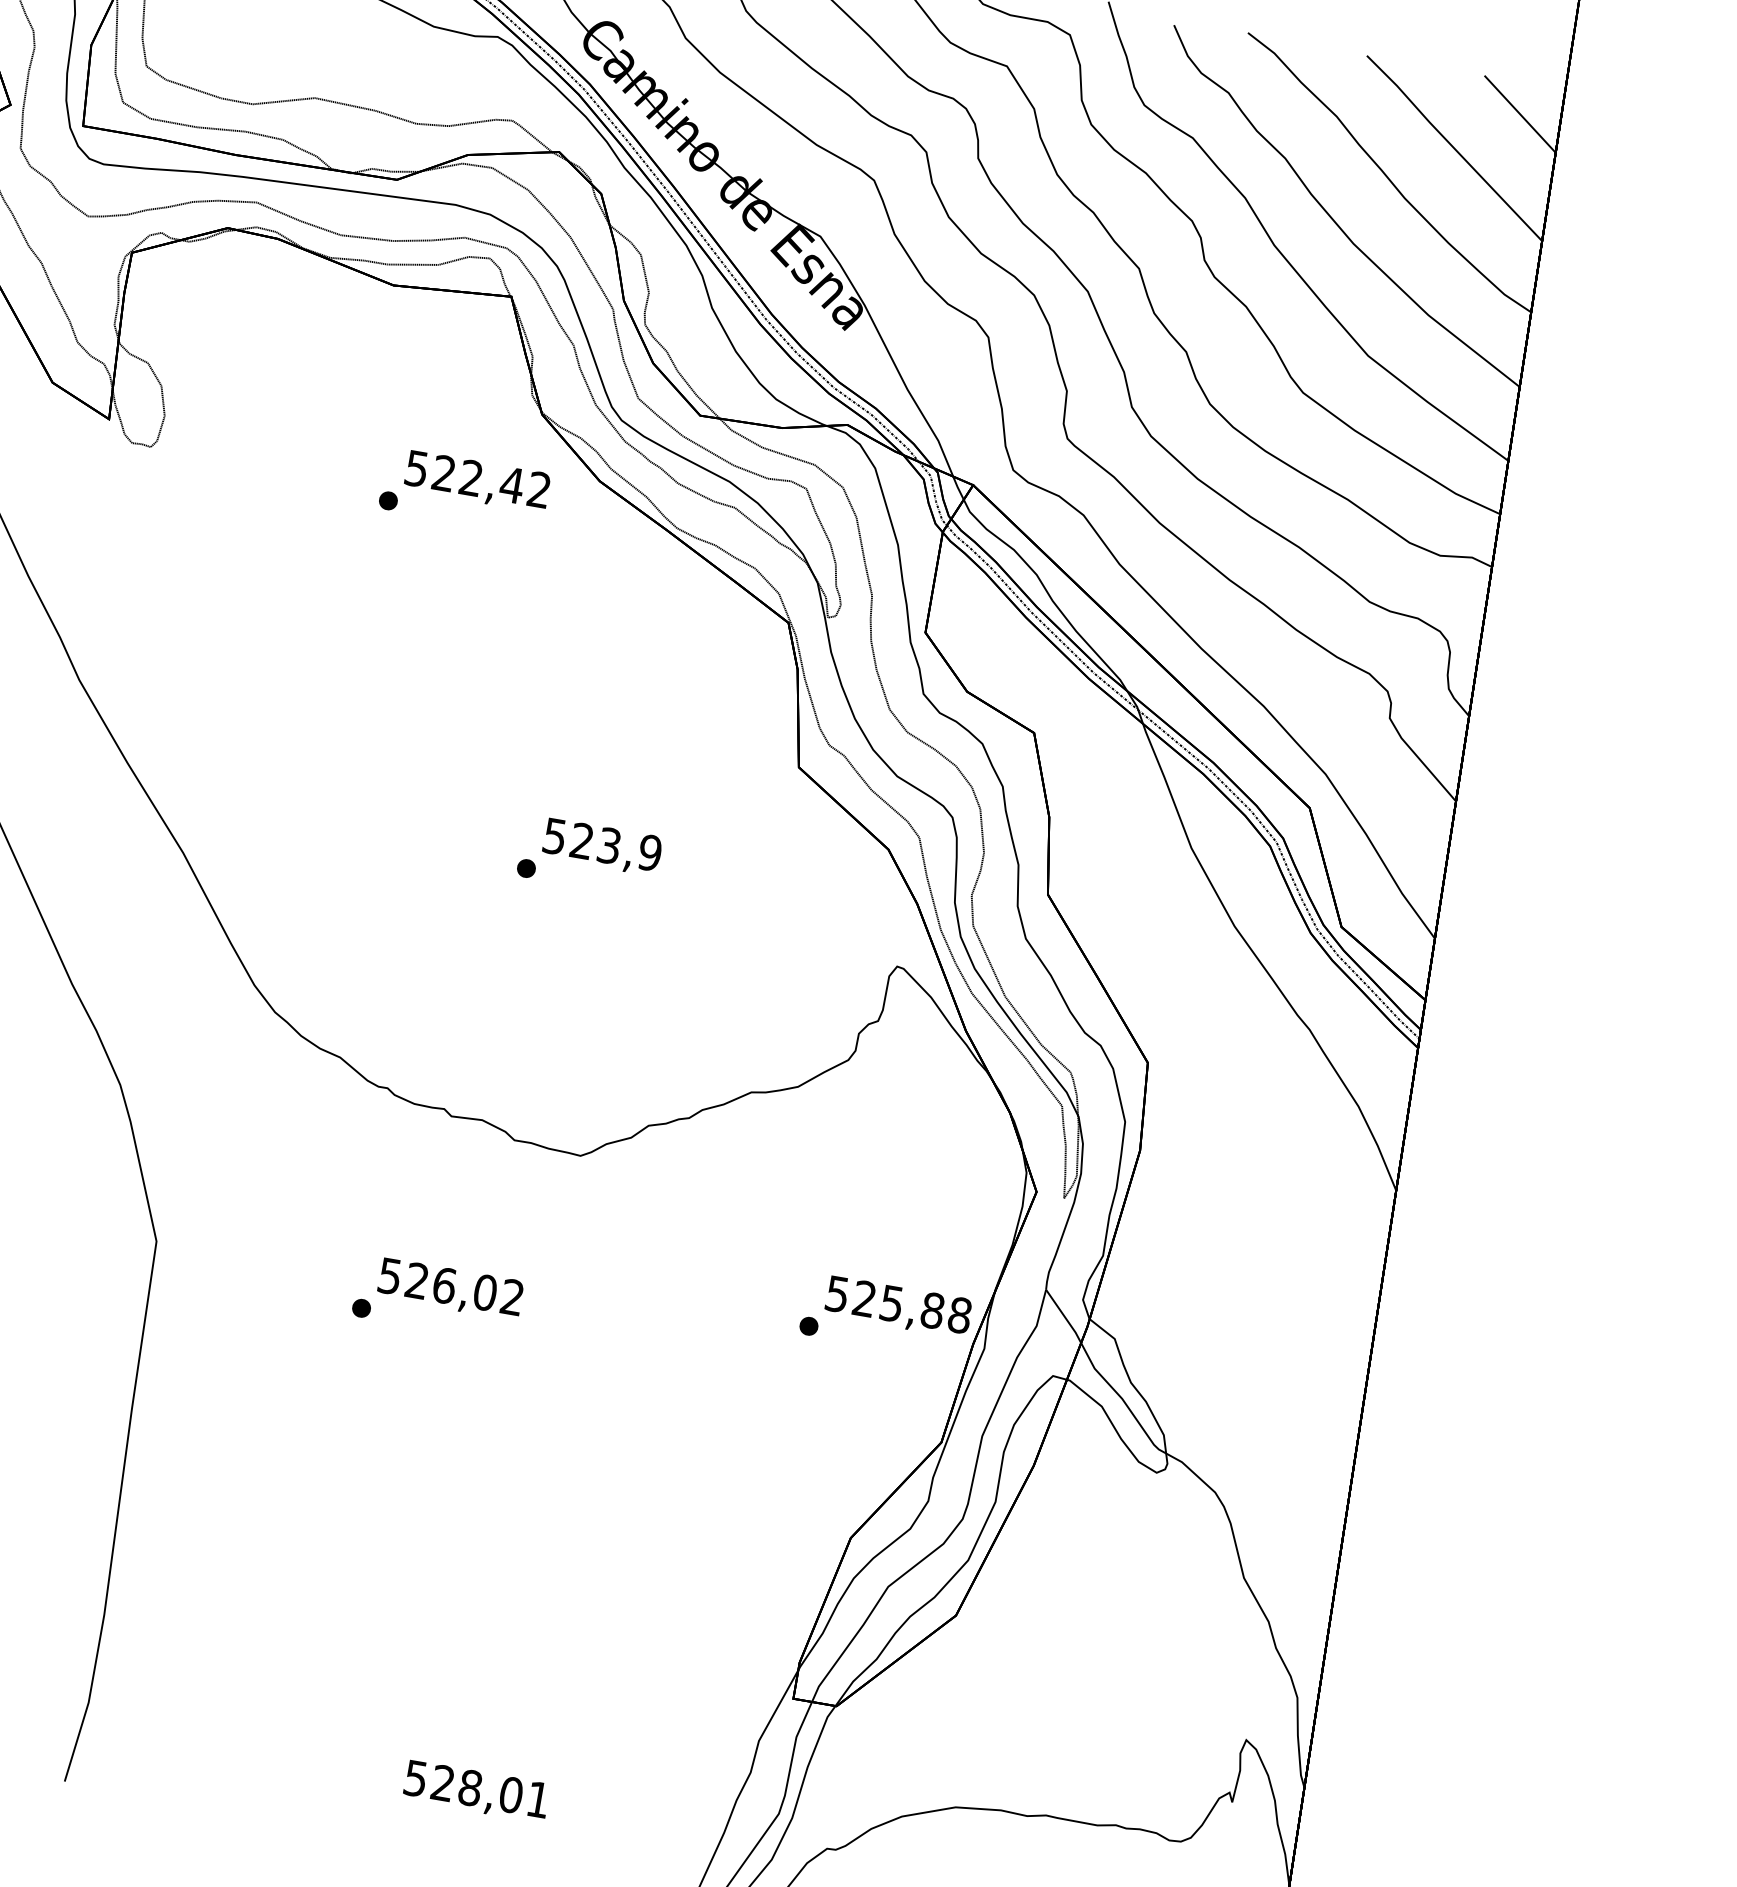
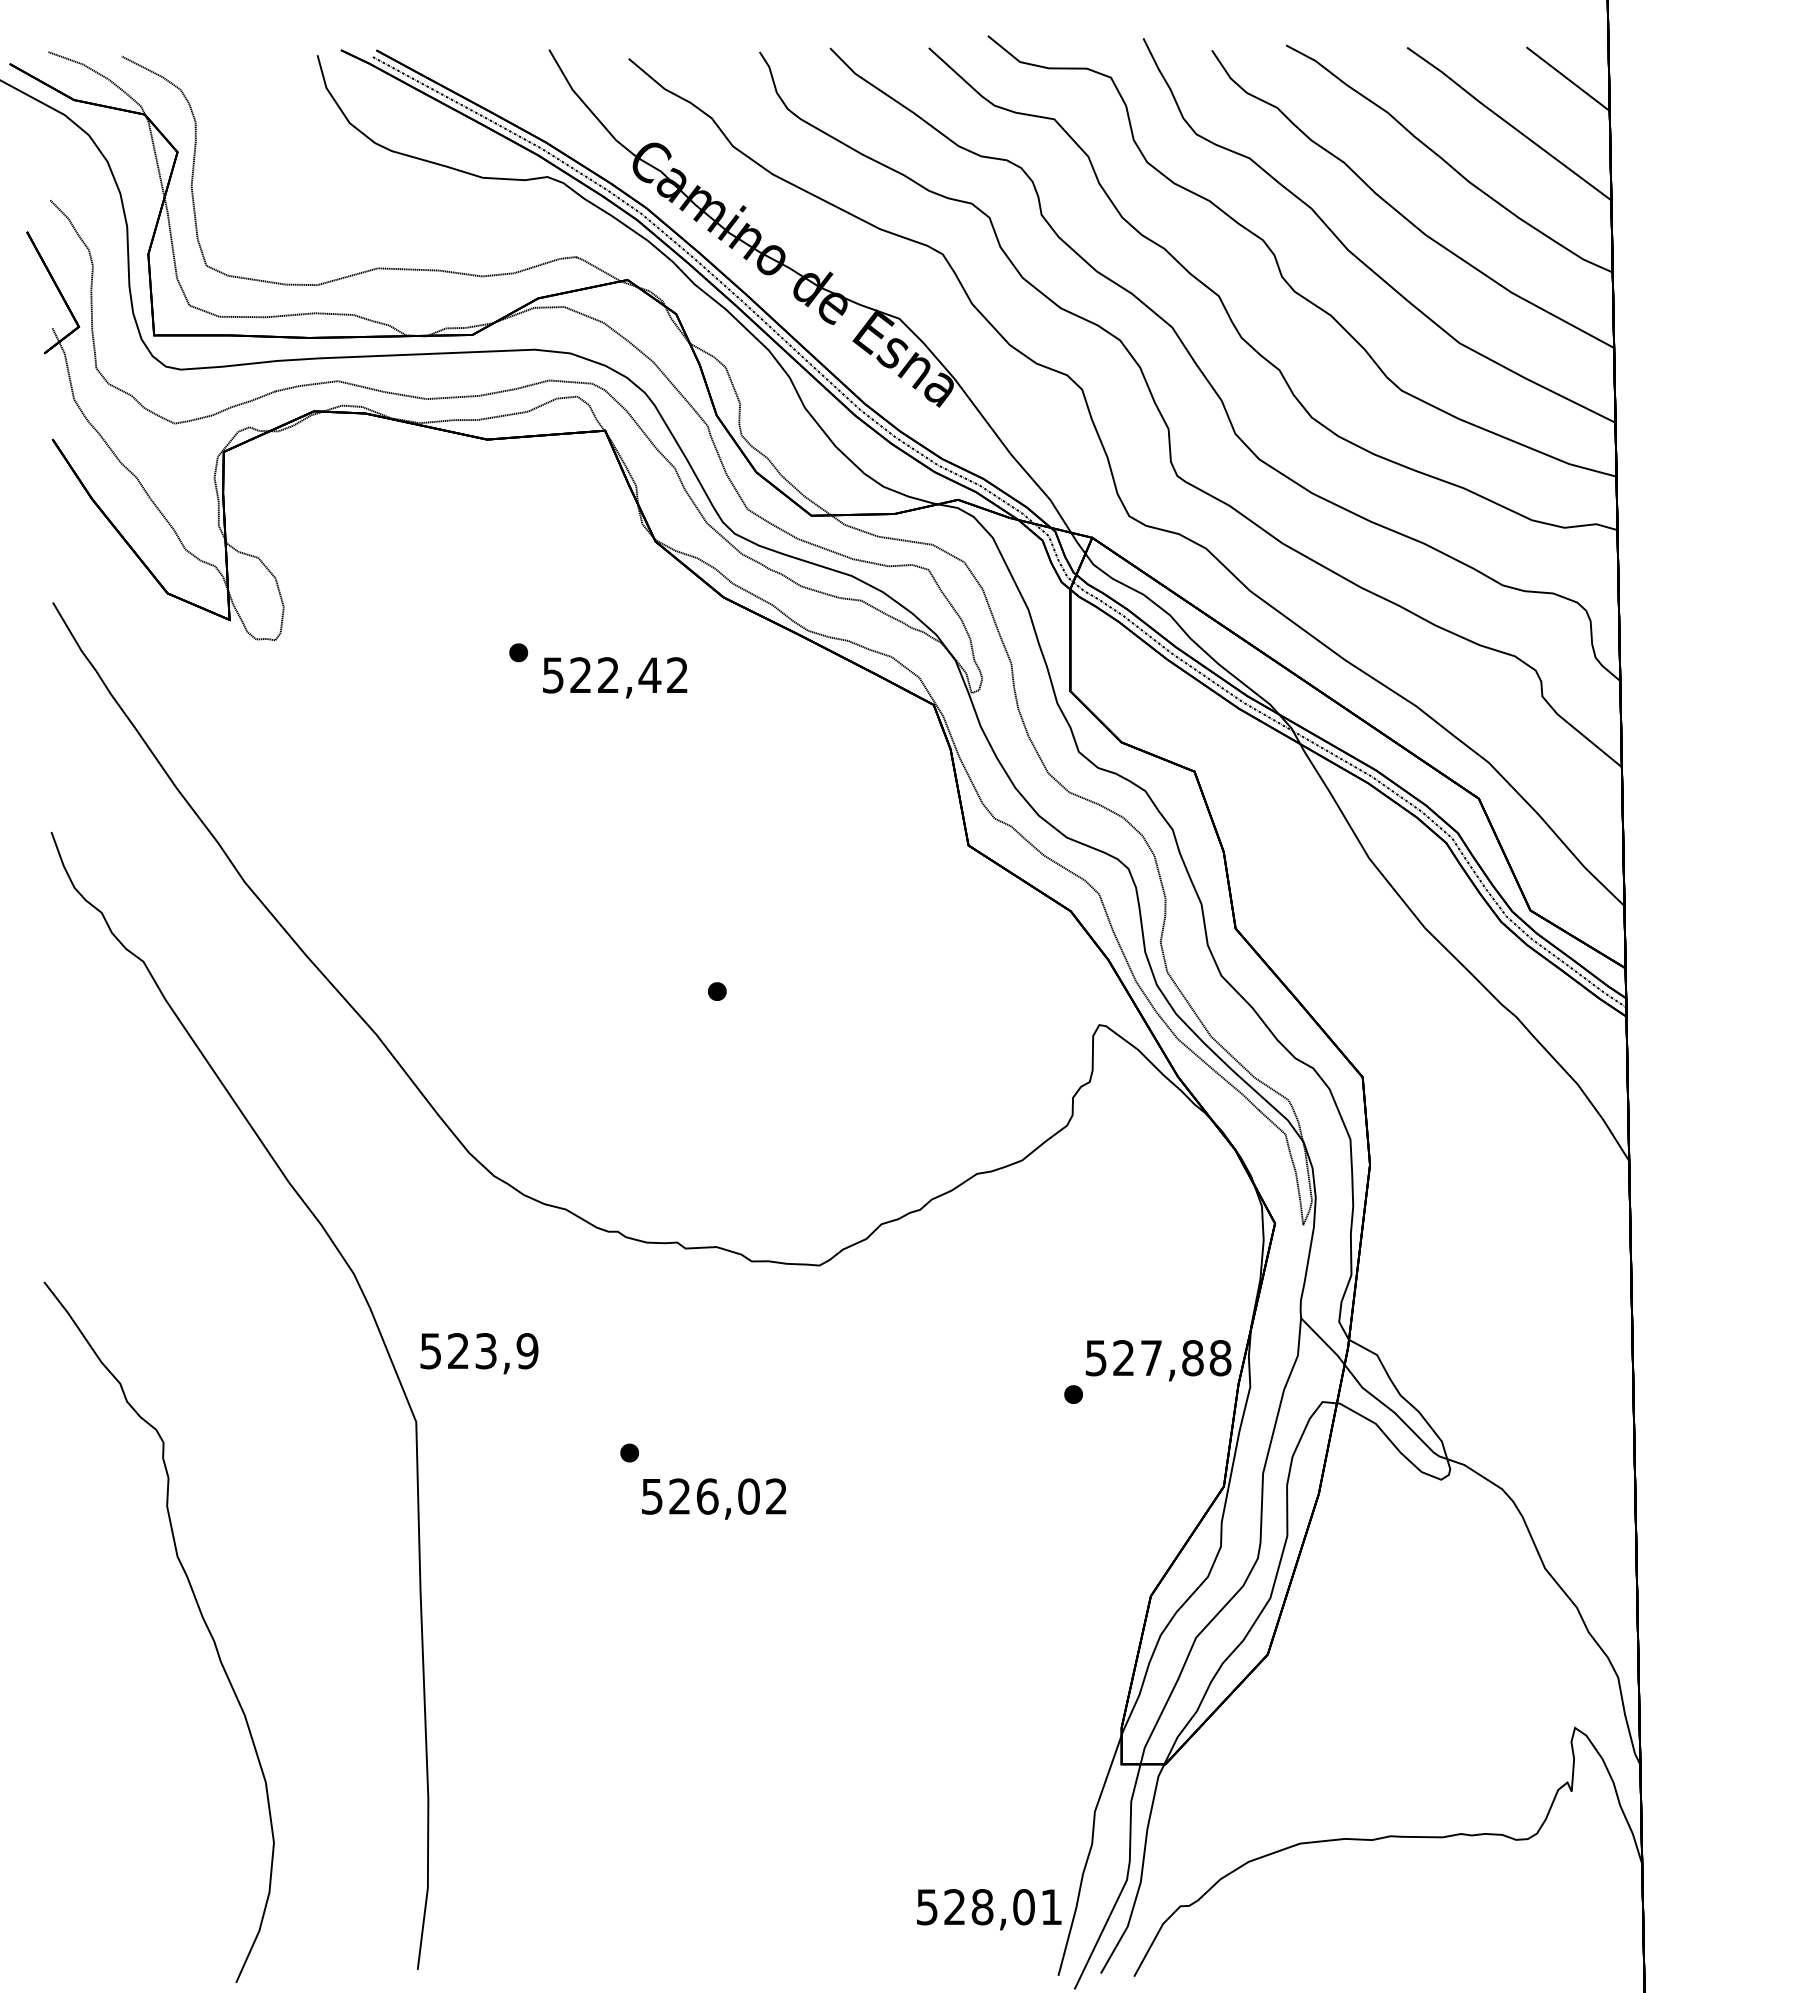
text: (477, 481) -> (615, 677), moved
text: (602, 847) -> (479, 1353), moved
text: (451, 1288) -> (714, 1498), moved
text: (891, 1303) -> (1151, 1358), 525,88 -> 527,88
text: (476, 1791) -> (989, 1909), moved

